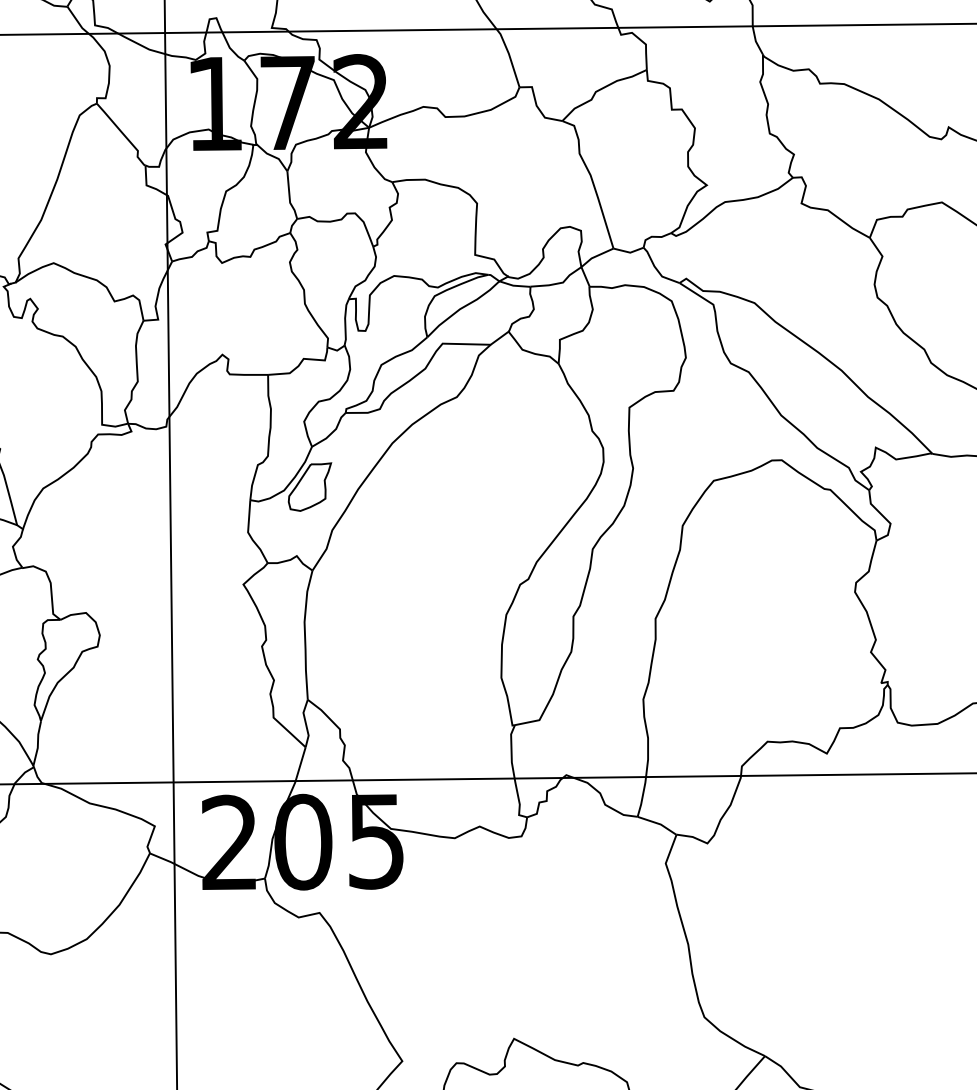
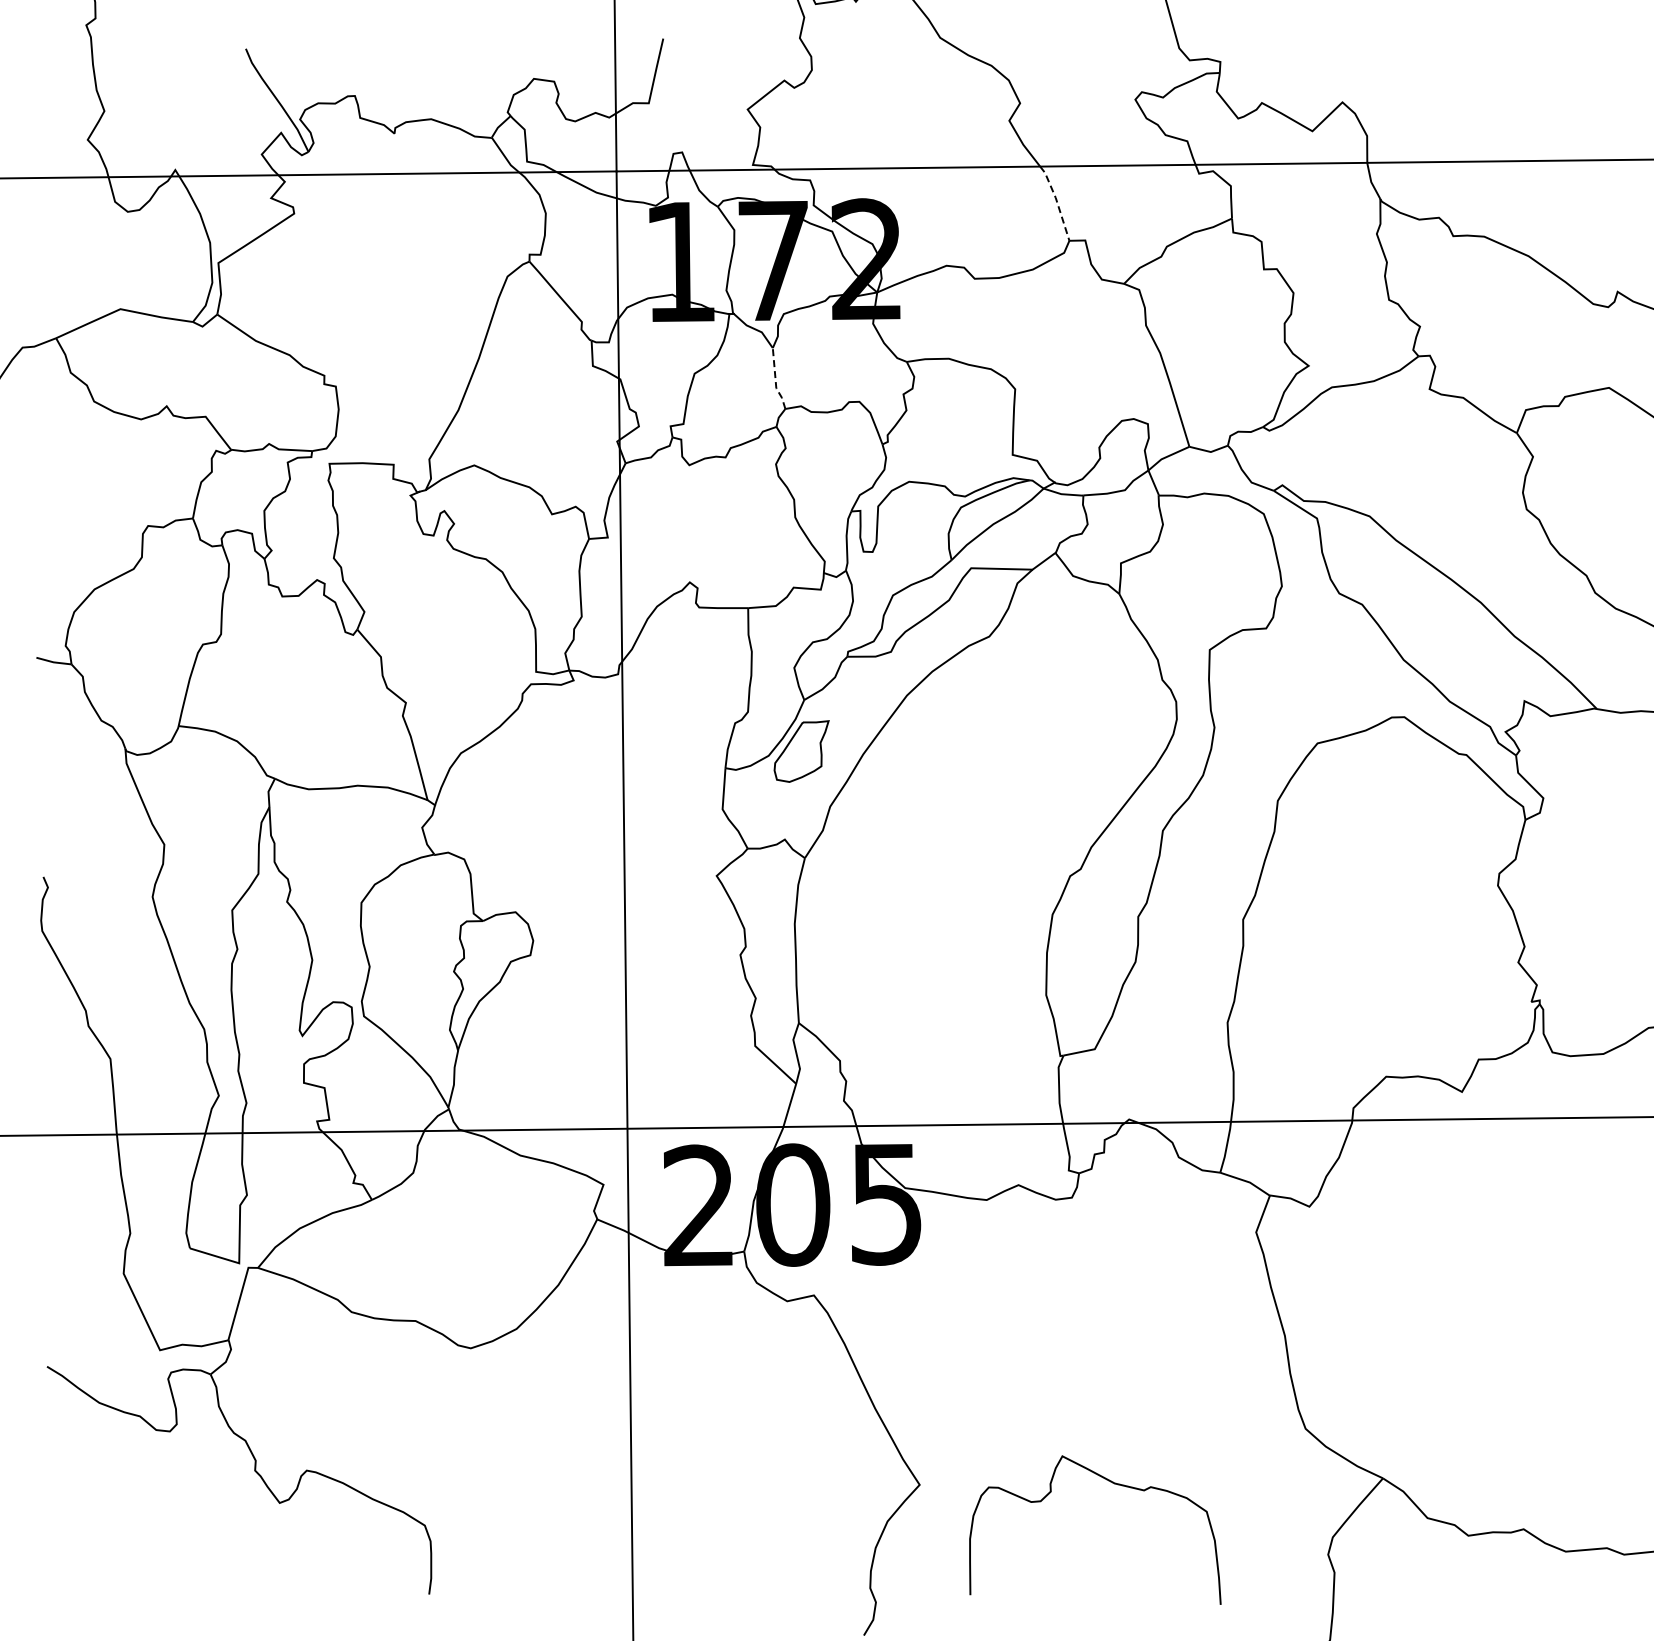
line: (509, 56) -> (1056, 201), solid -> dashed
line: (289, 196) -> (775, 380), solid -> dashed

